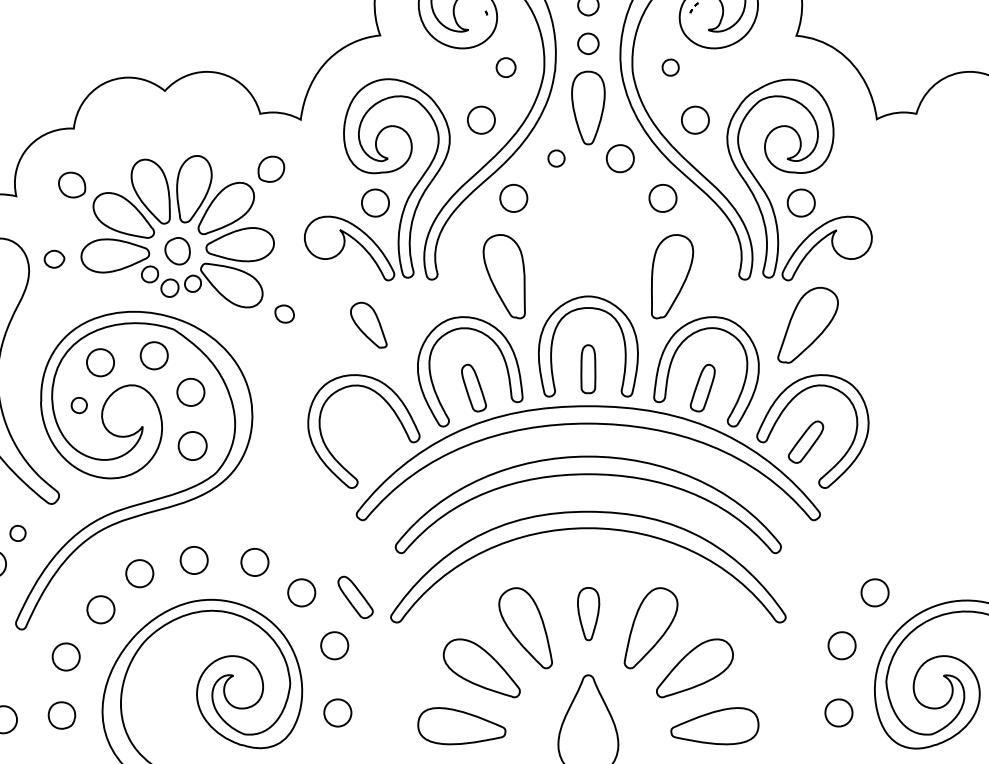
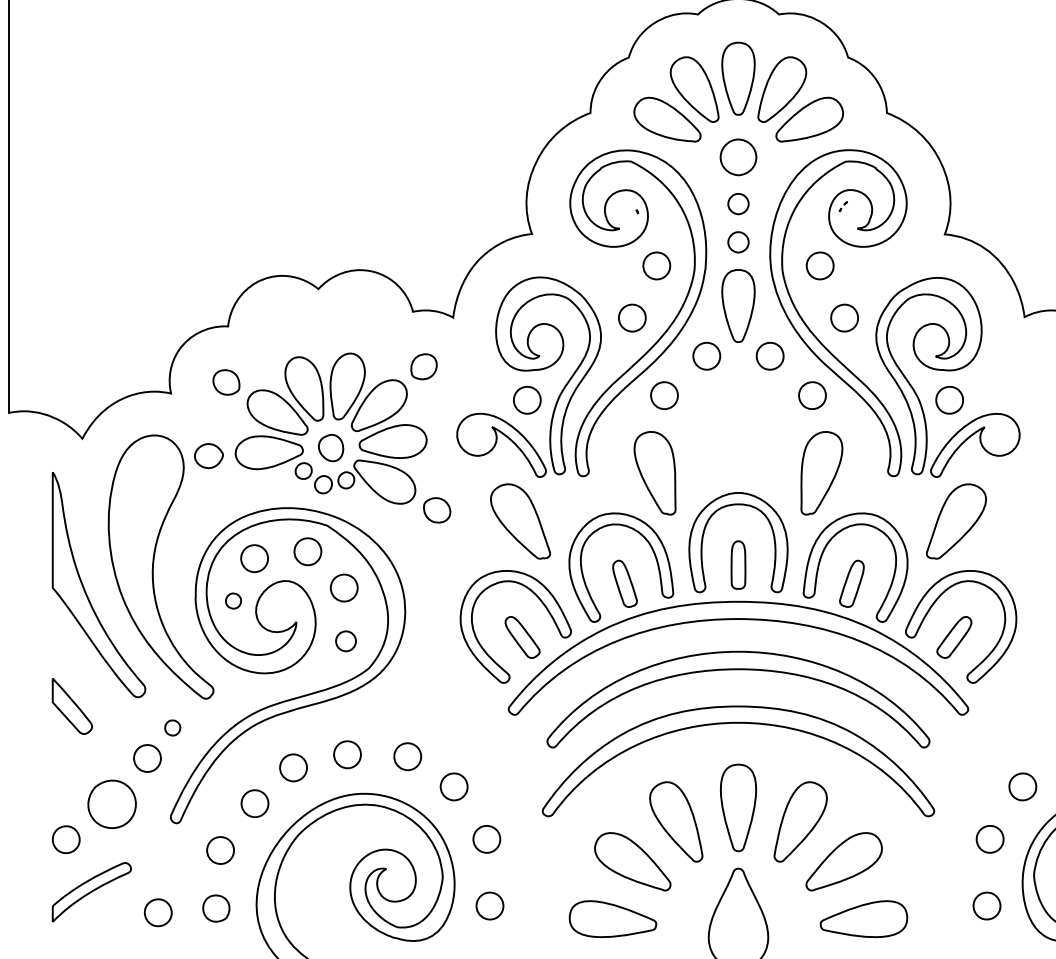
part: (505, 67) -> (656, 265), size x1.43
part: (670, 67) -> (819, 265), size x1.67
part: (556, 157) -> (706, 355), size x1.67
part: (54, 258) -> (208, 455), size x1.43
part: (284, 314) -> (437, 510), size x1.43
part: (368, 325) -> (520, 521), size x1.67
part: (192, 446) -> (345, 641), size x0.71
part: (355, 597) -> (522, 637), moved
part: (588, 613) -> (738, 807), size x1.67

